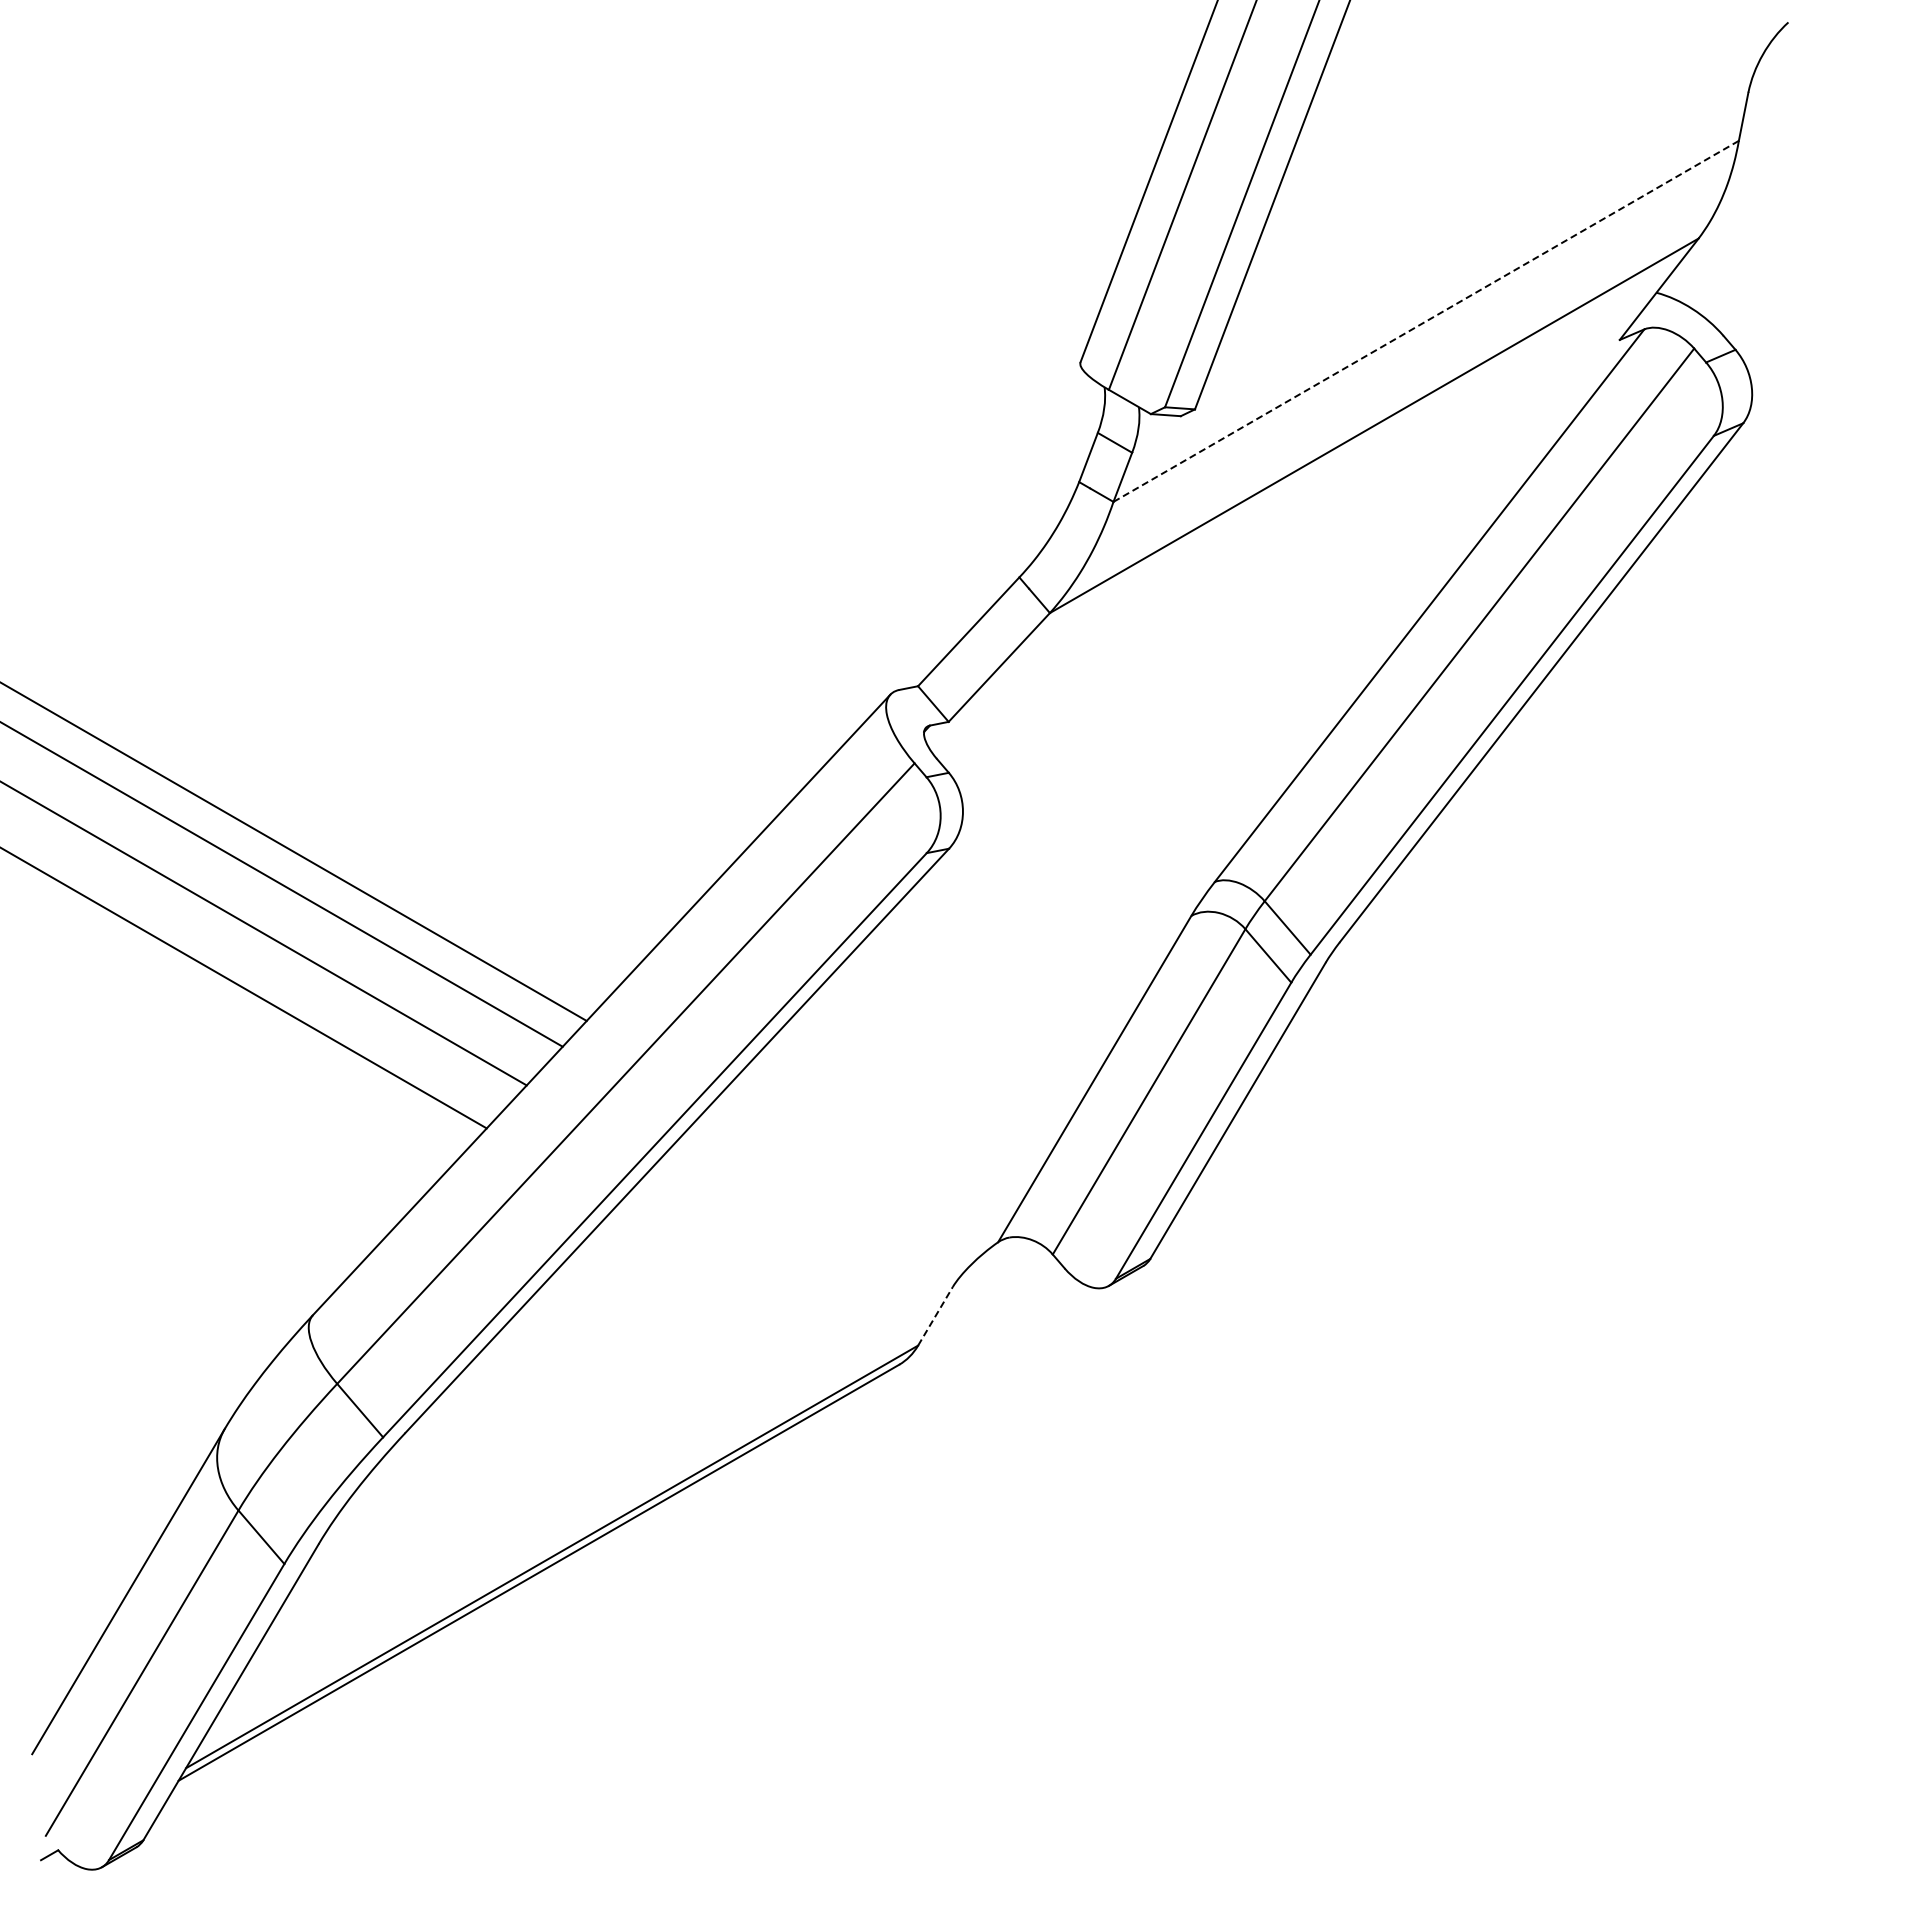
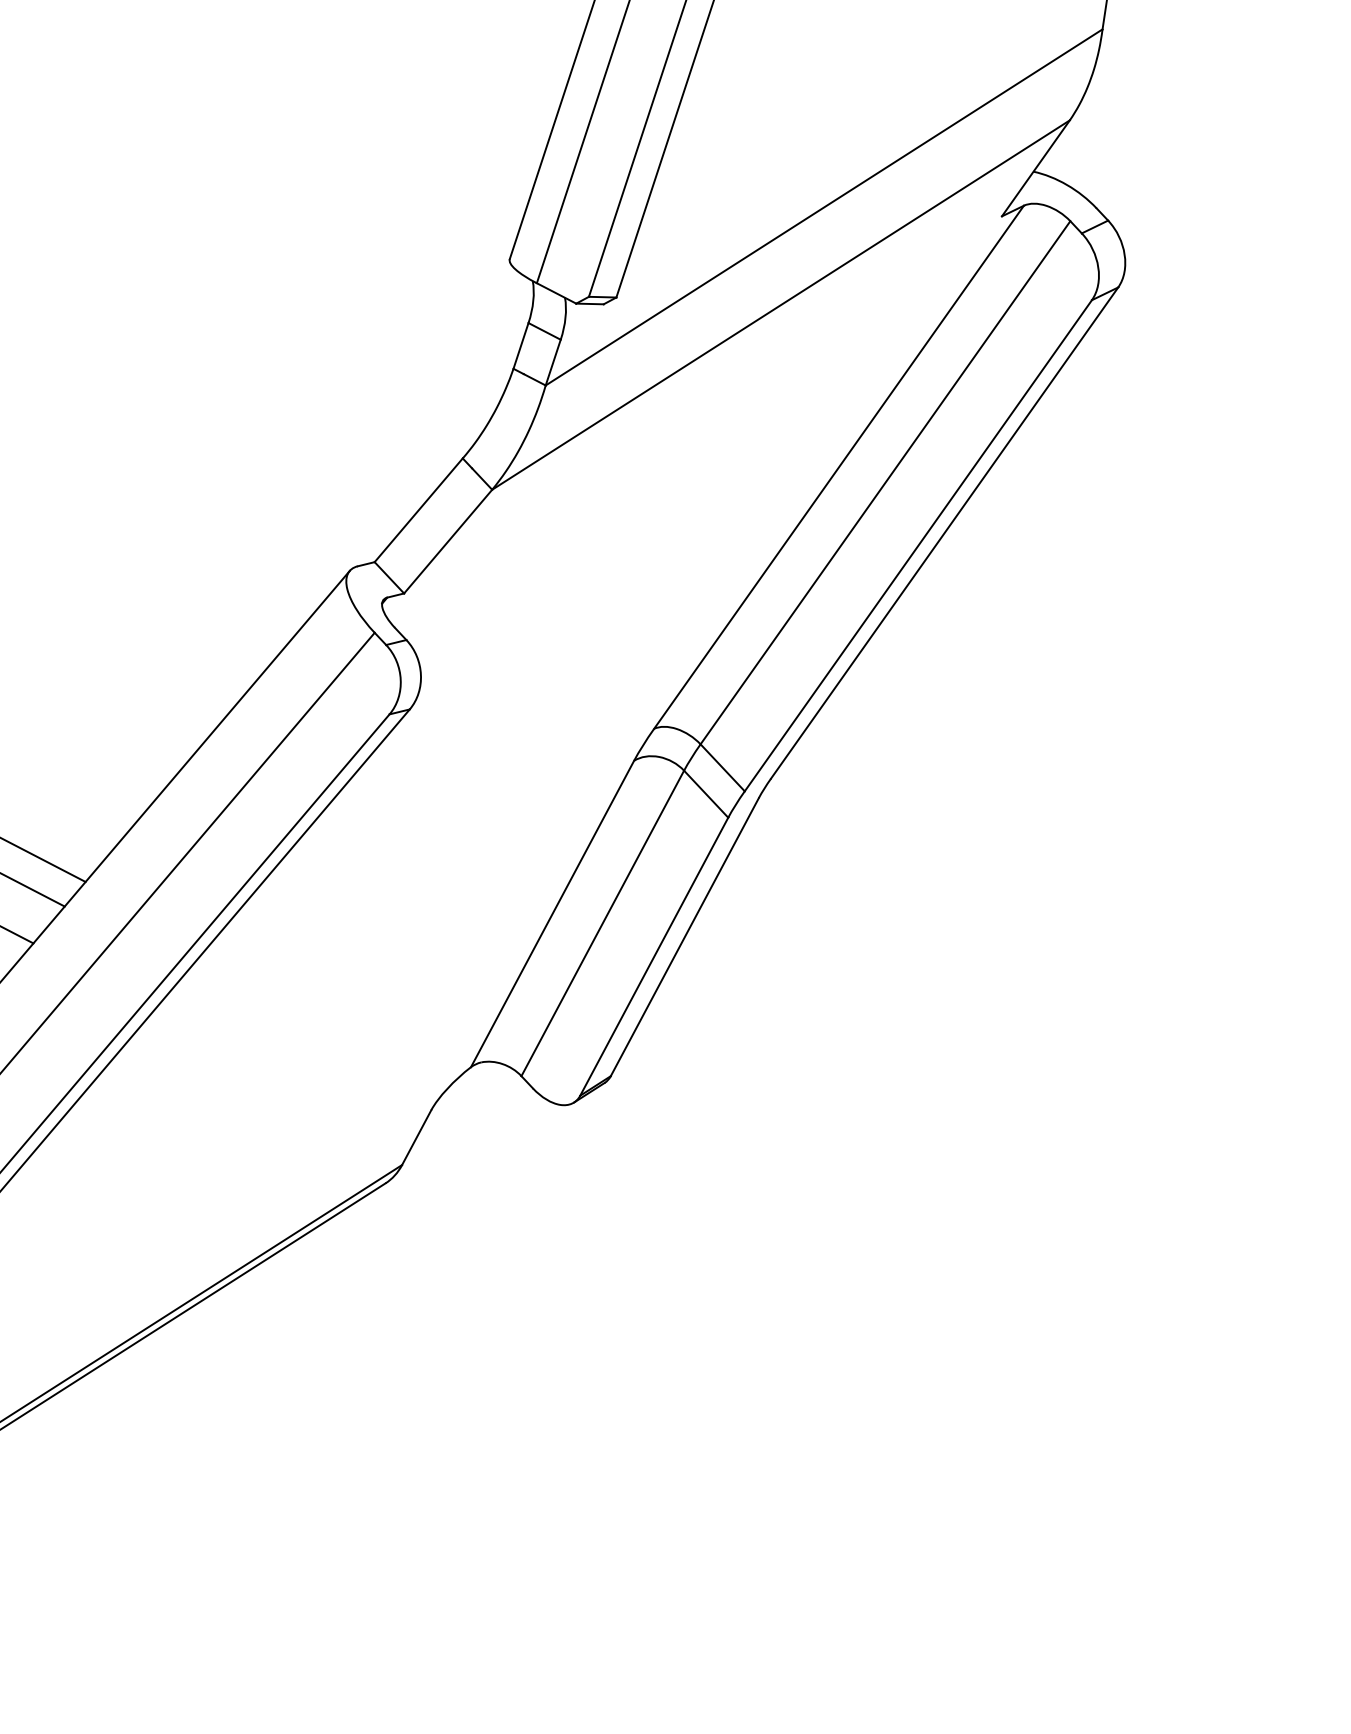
line: (1426, 321) -> (824, 207), dashed -> solid
line: (935, 1316) -> (416, 1137), dashed -> solid

